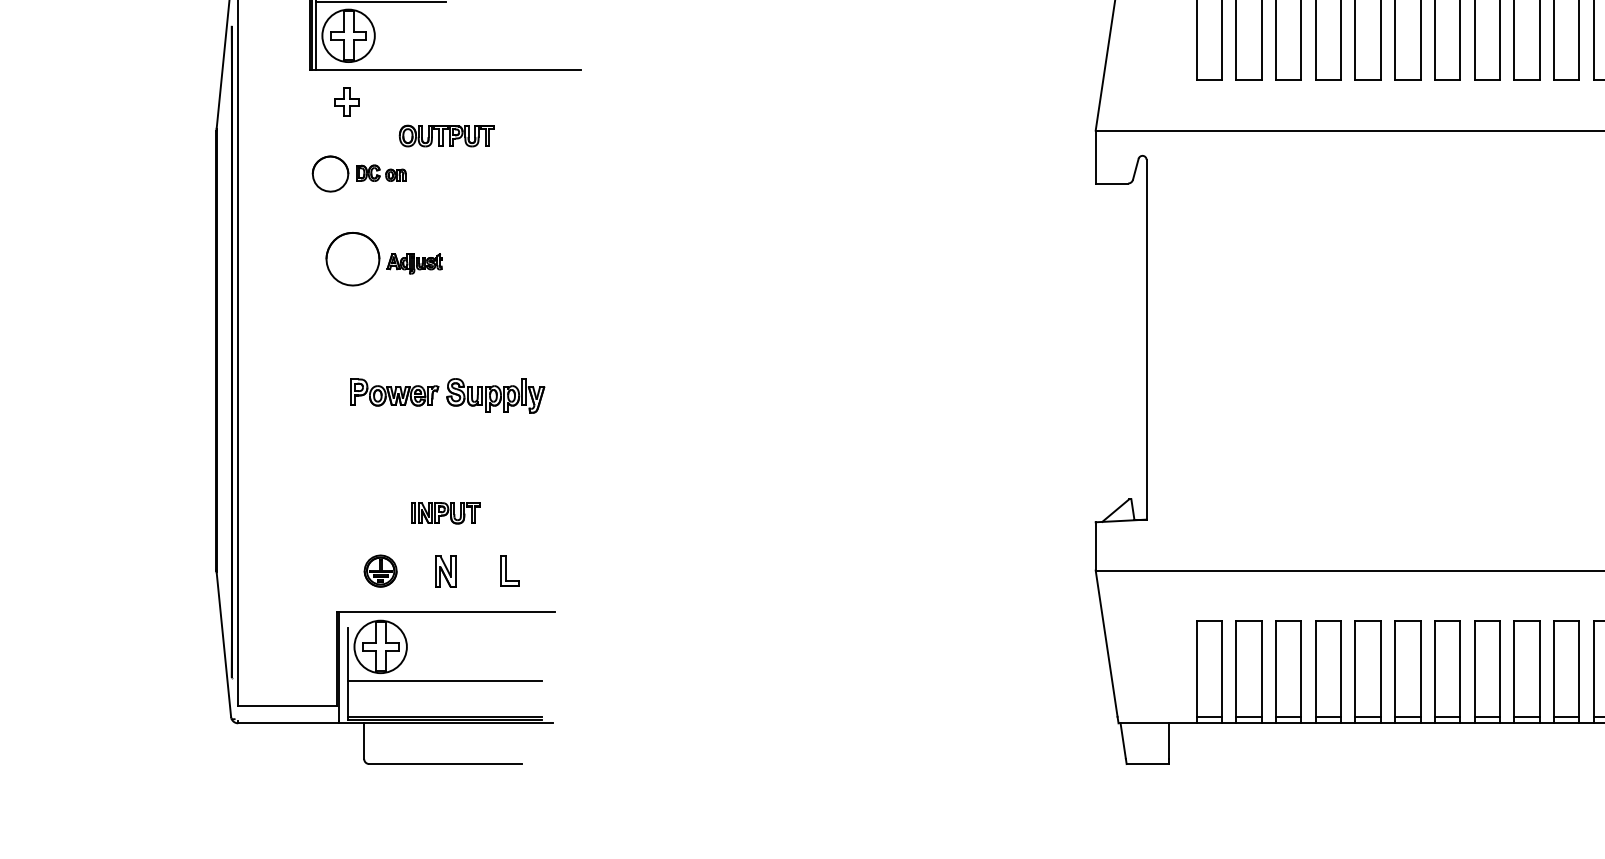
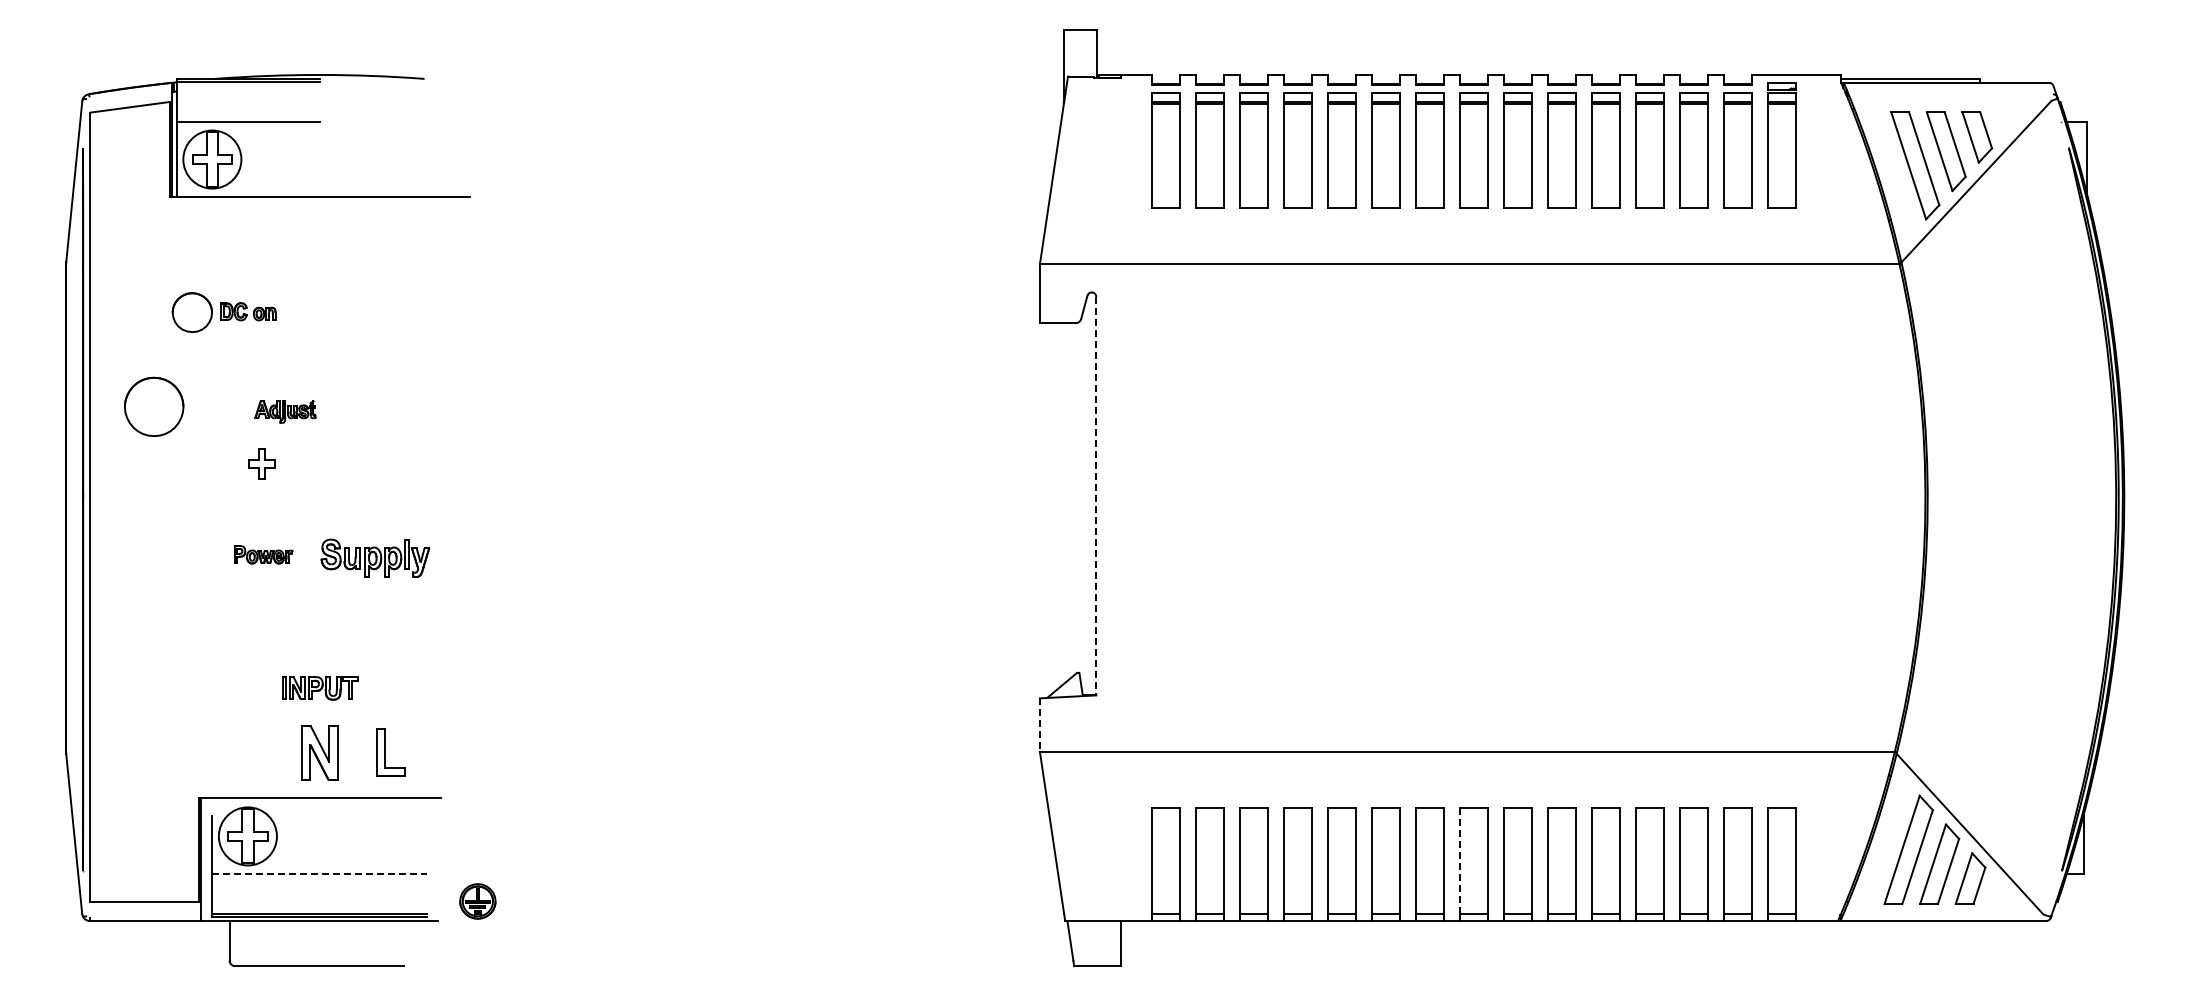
part: (346, 101) -> (261, 463), moved
part: (447, 136) -> (321, 270), removed
part: (353, 258) -> (154, 406), moved
line: (1146, 340) -> (1096, 496), solid -> dashed
part: (394, 392) -> (263, 554), size x0.6
line: (1095, 546) -> (1039, 725), solid -> dashed
part: (380, 571) -> (477, 901), moved
part: (445, 571) -> (319, 752), size x1.6
part: (509, 571) -> (390, 752), size x1.4
line: (1474, 669) -> (1459, 861), solid -> dashed
line: (446, 680) -> (320, 873), solid -> dashed

